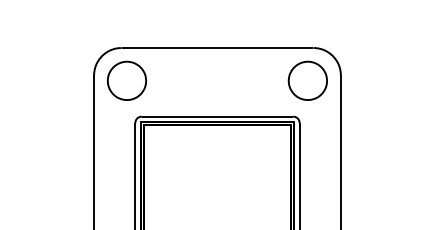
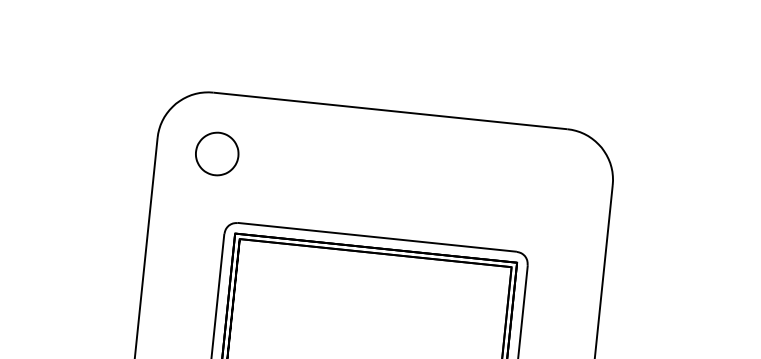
part: (126, 80) -> (216, 153), size x0.6
part: (307, 80) -> (550, 187), removed

